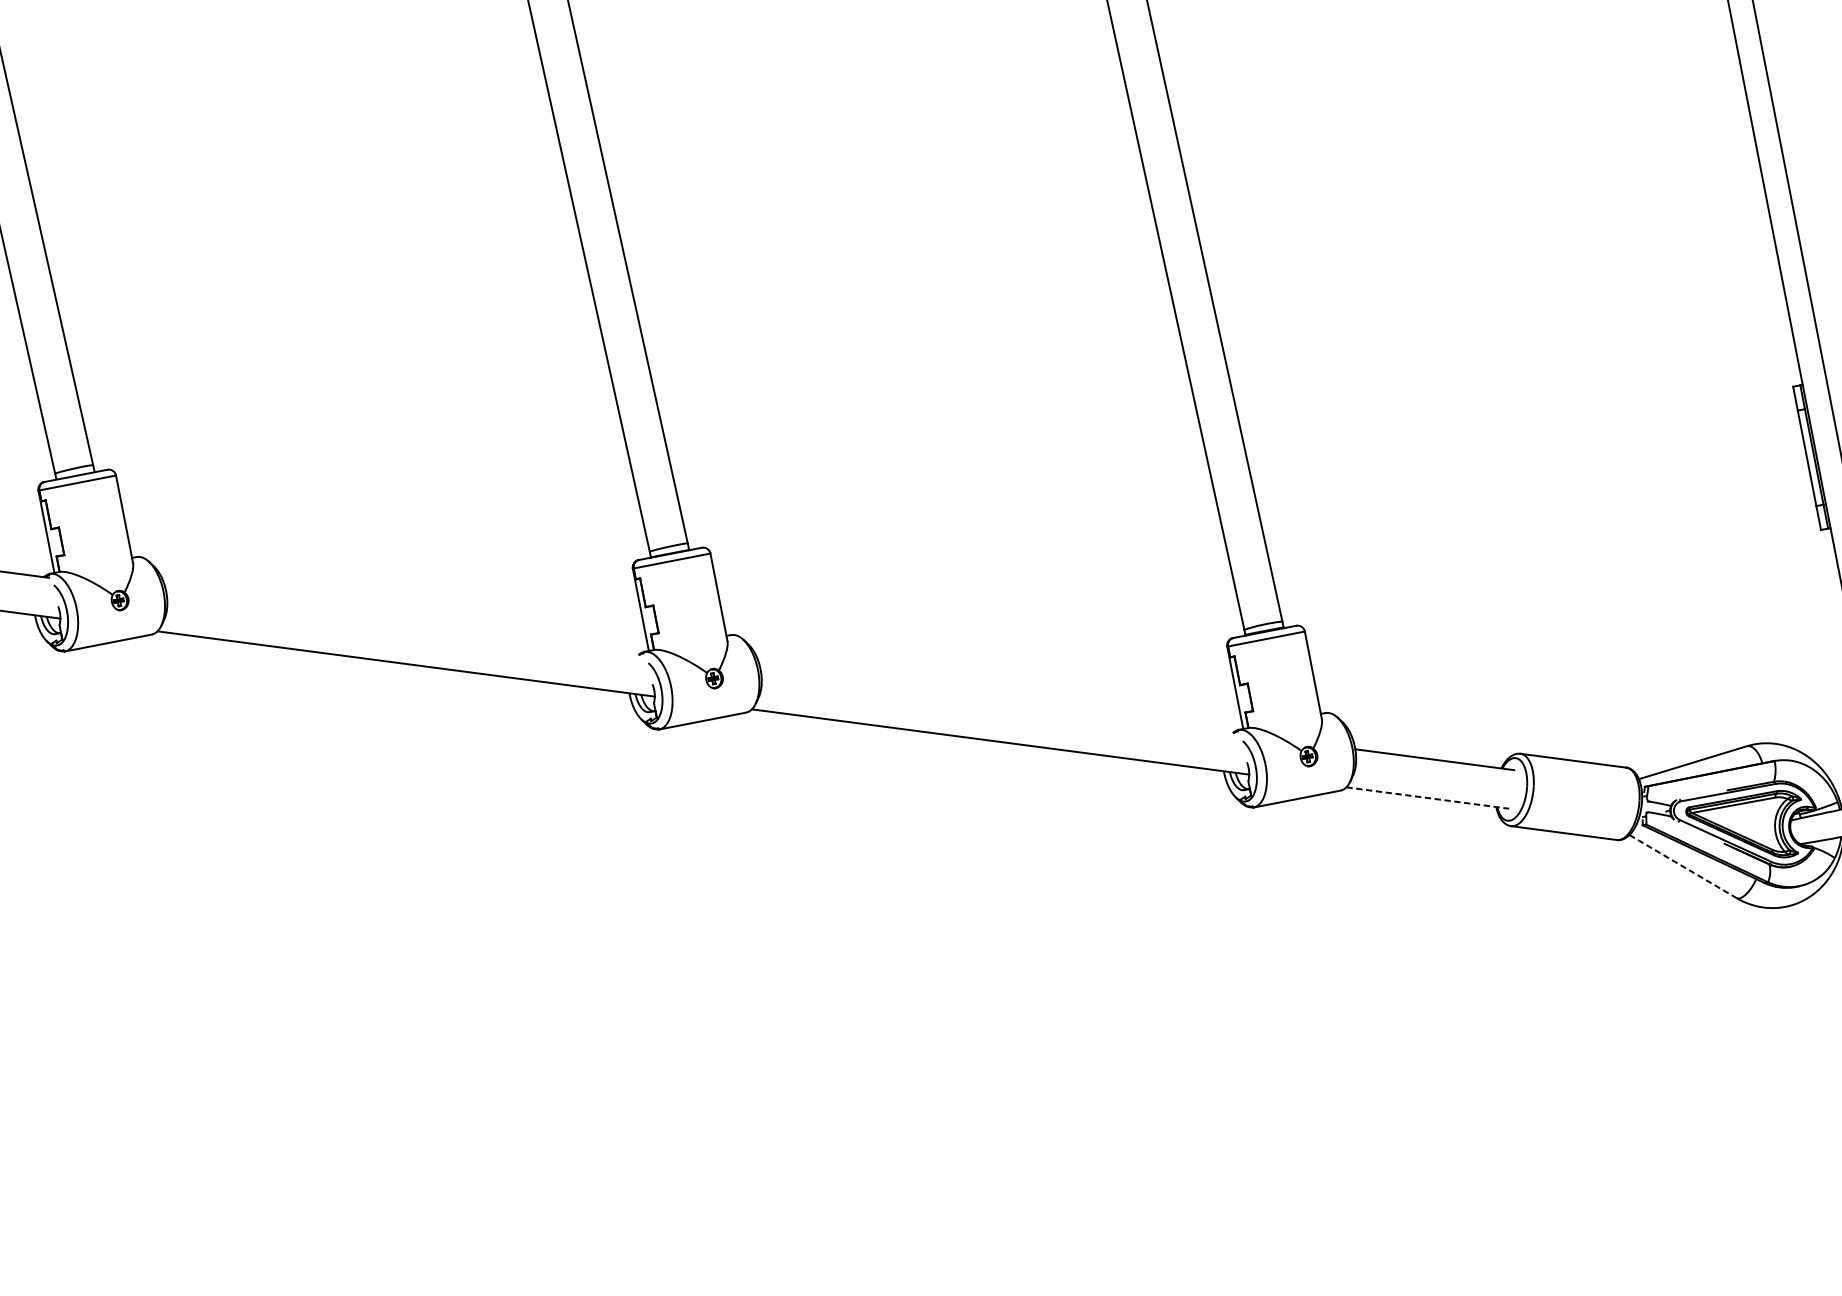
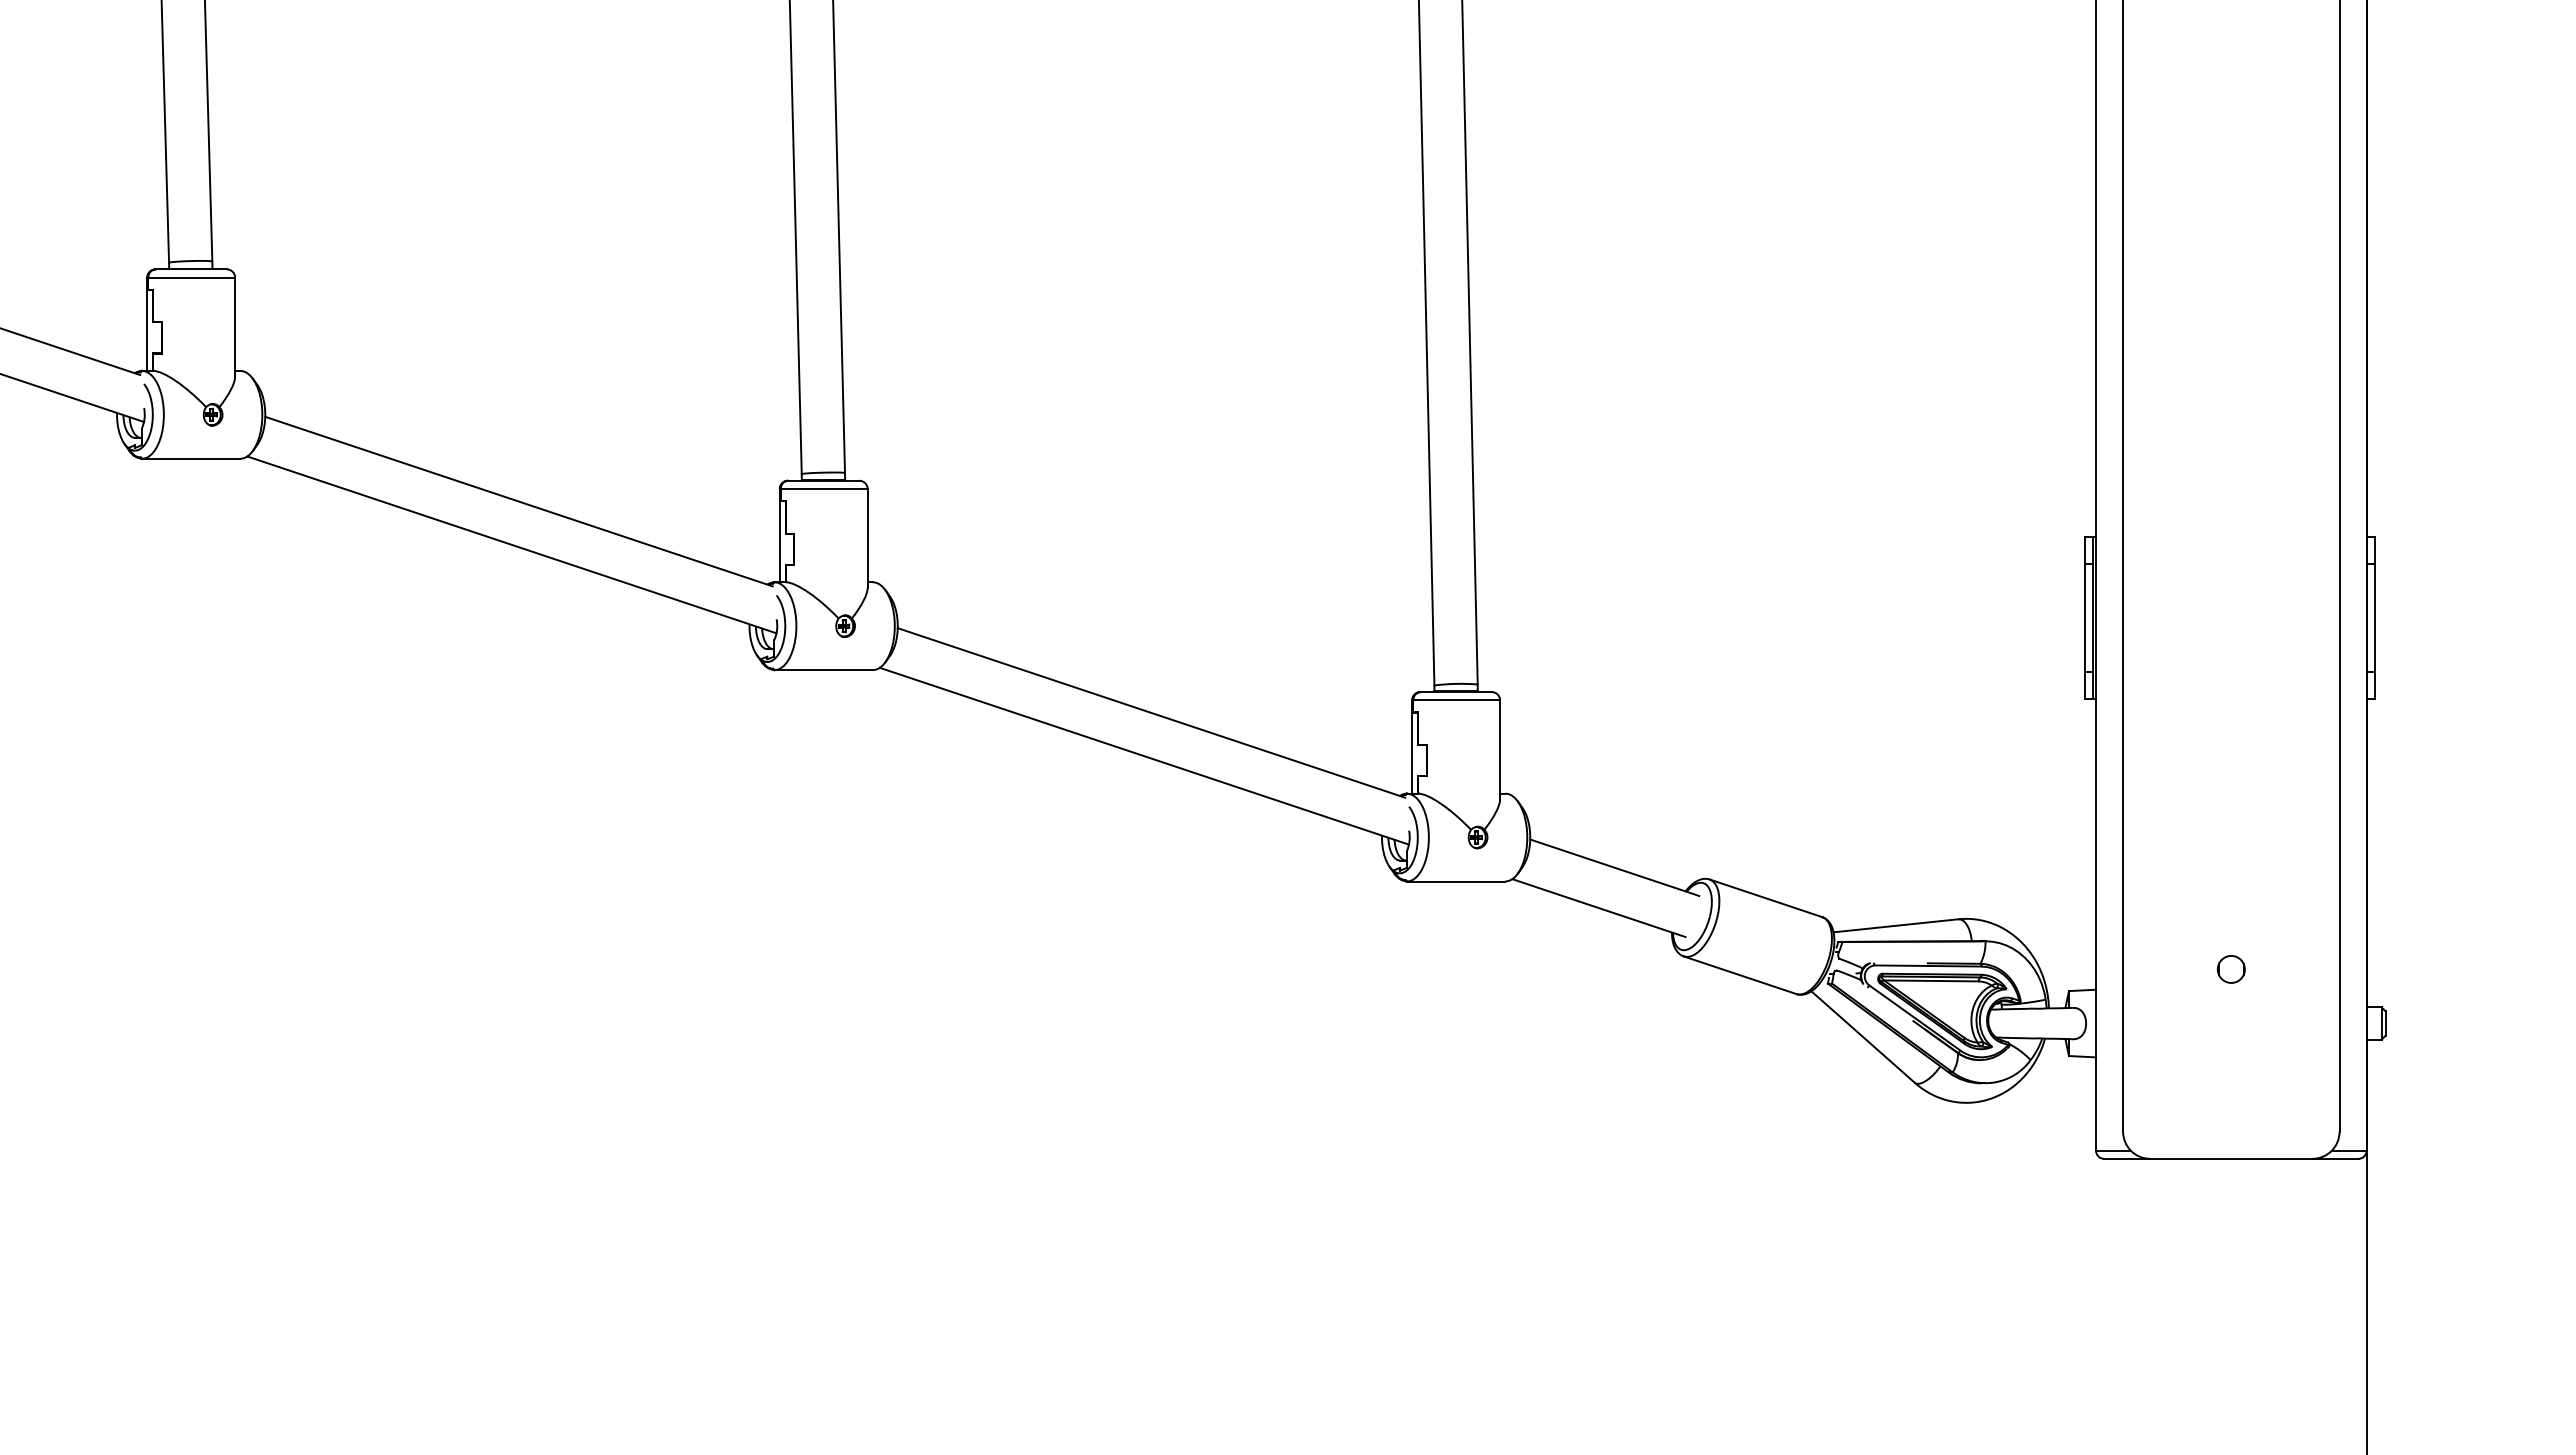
line: (404, 624) -> (518, 501), added
line: (999, 702) -> (1151, 712), added
line: (1428, 798) -> (1599, 908), dashed -> solid
line: (1683, 866) -> (1863, 1037), dashed -> solid

